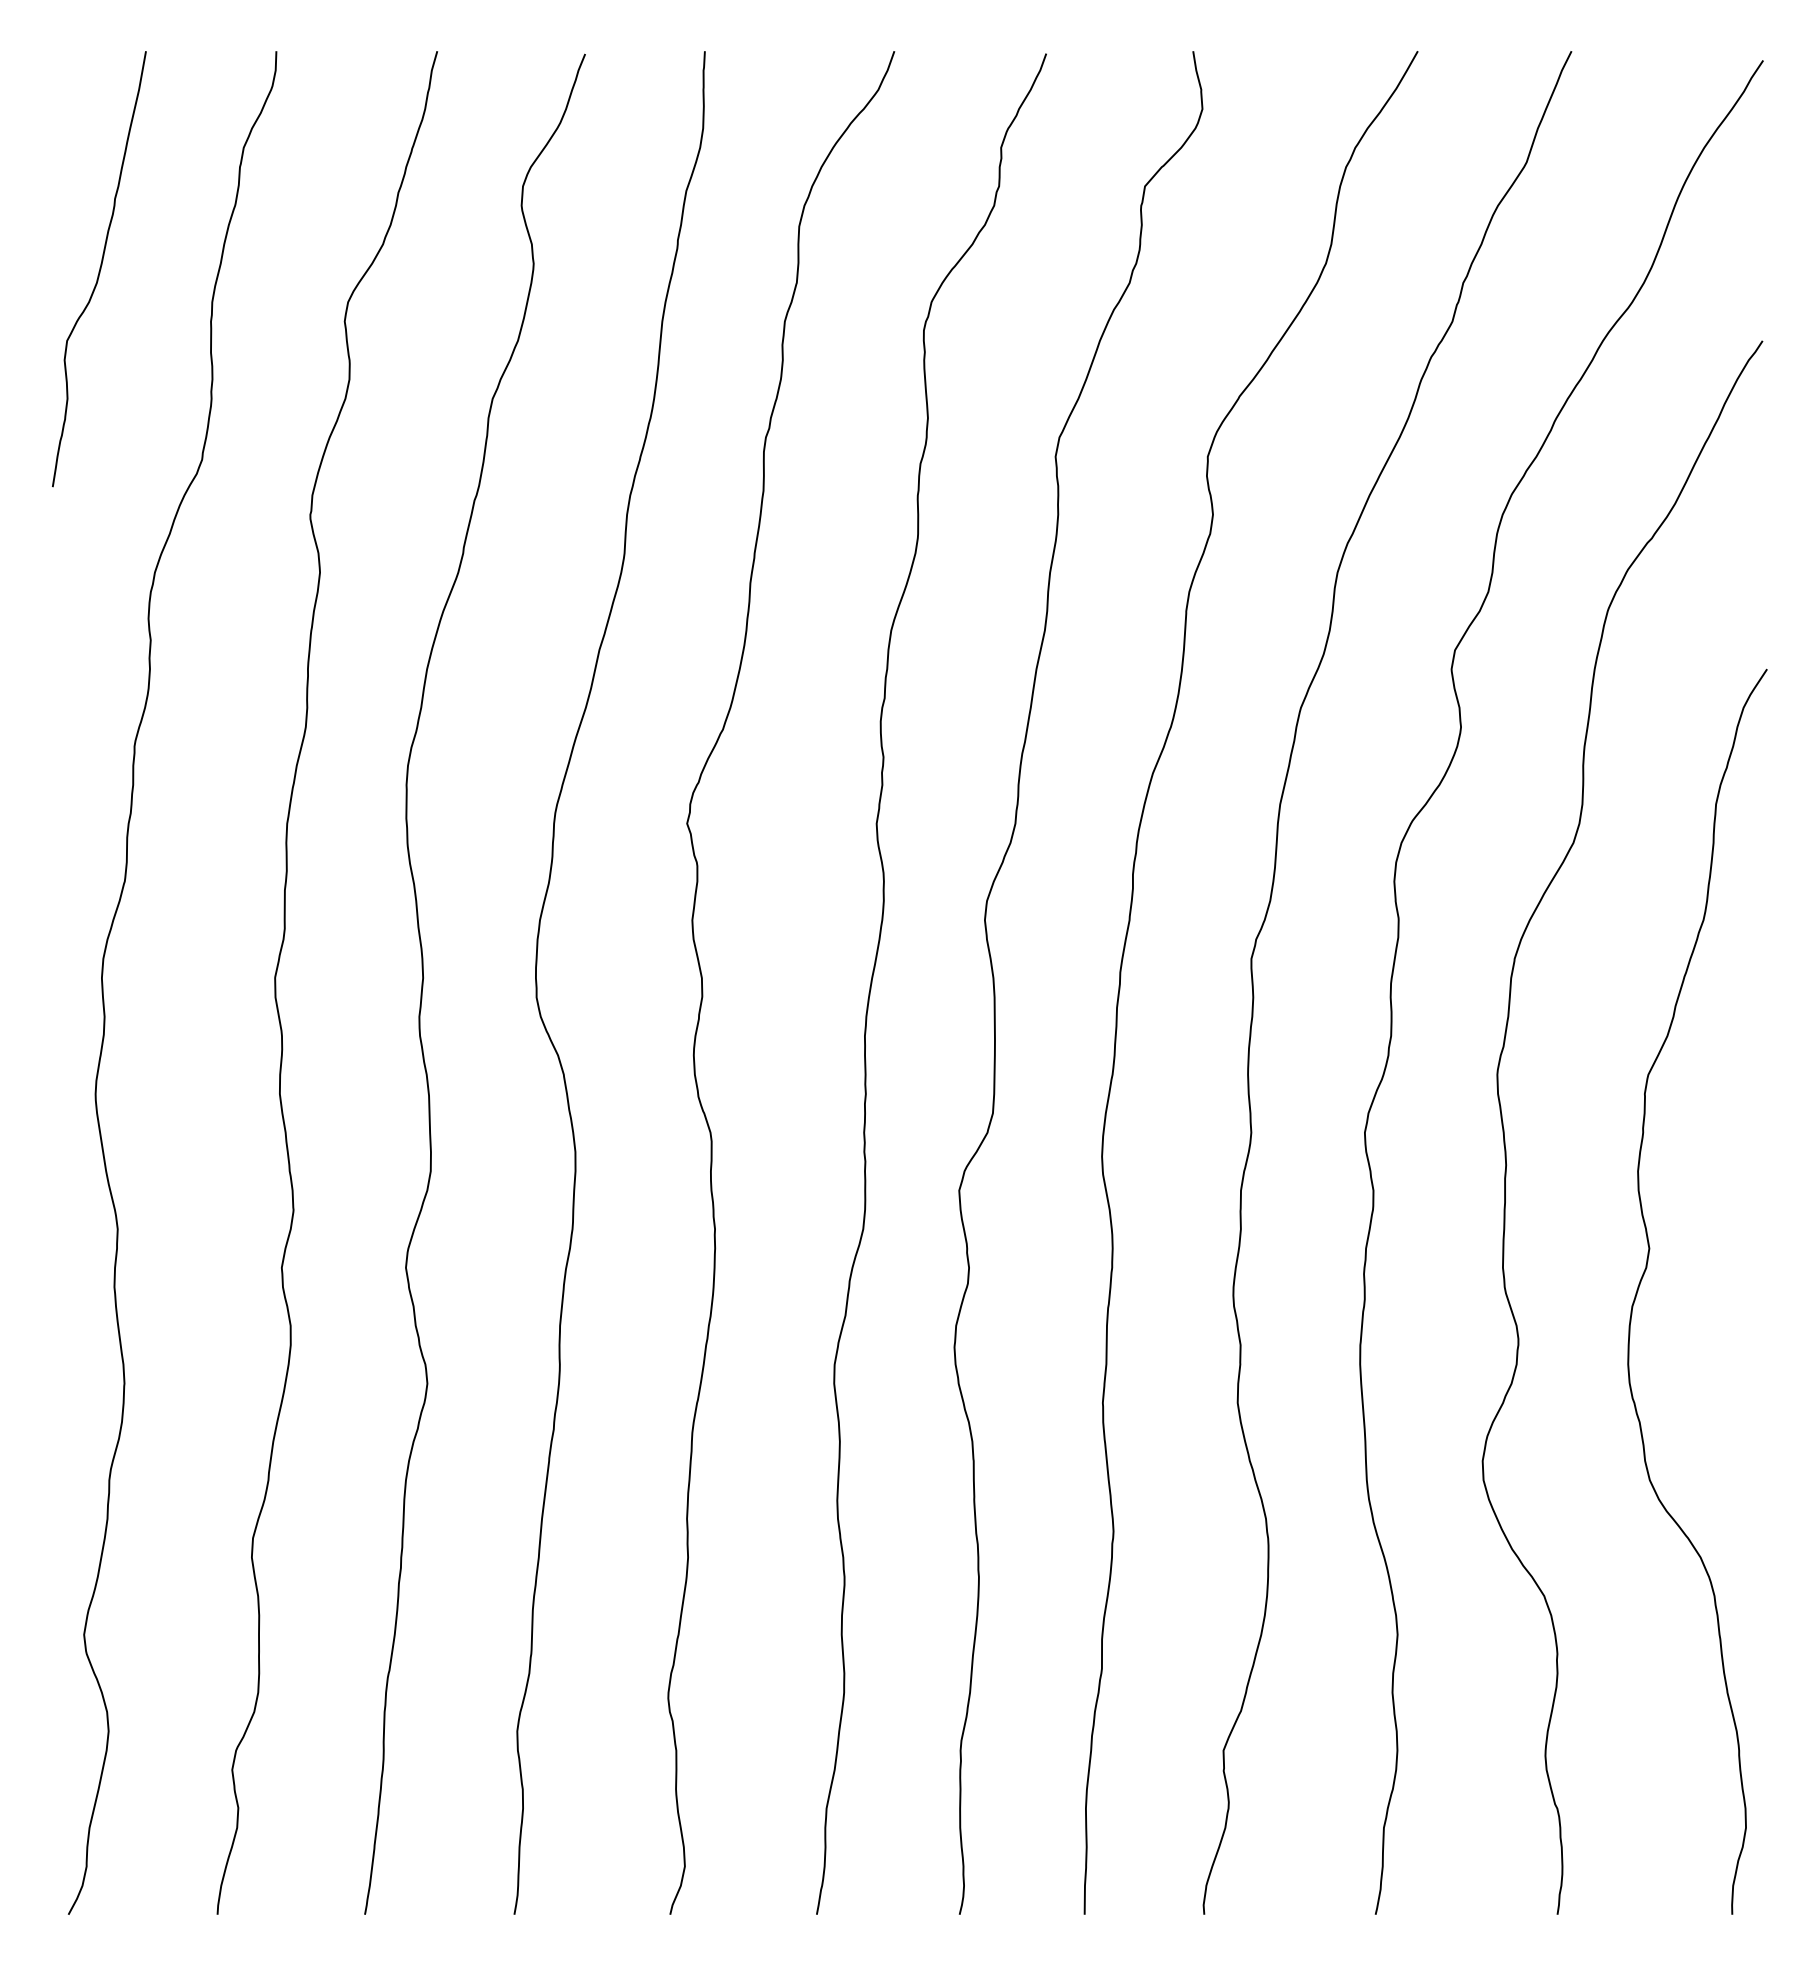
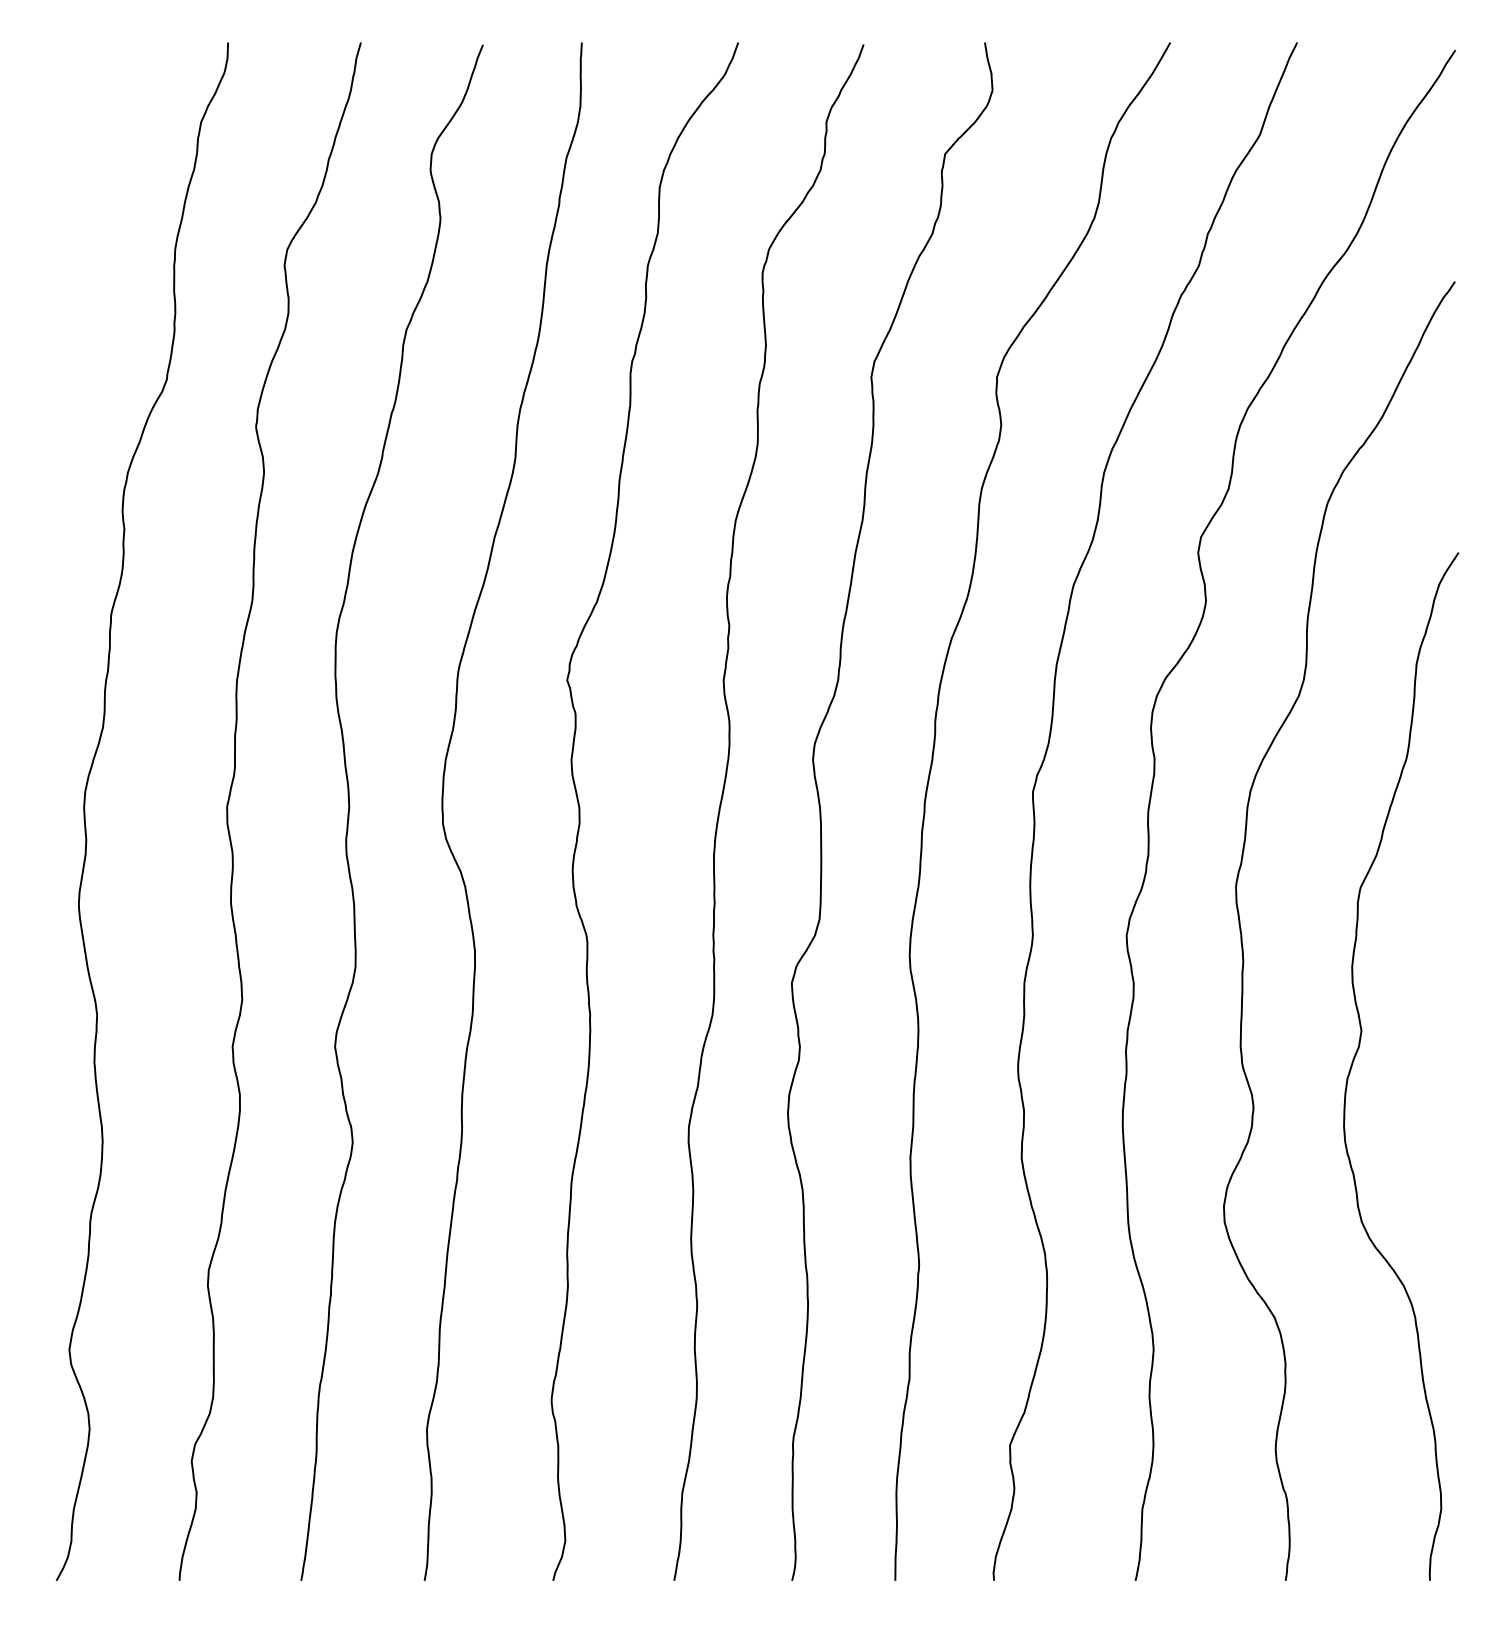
curve: (99, 269) -> (82, 222), removed

